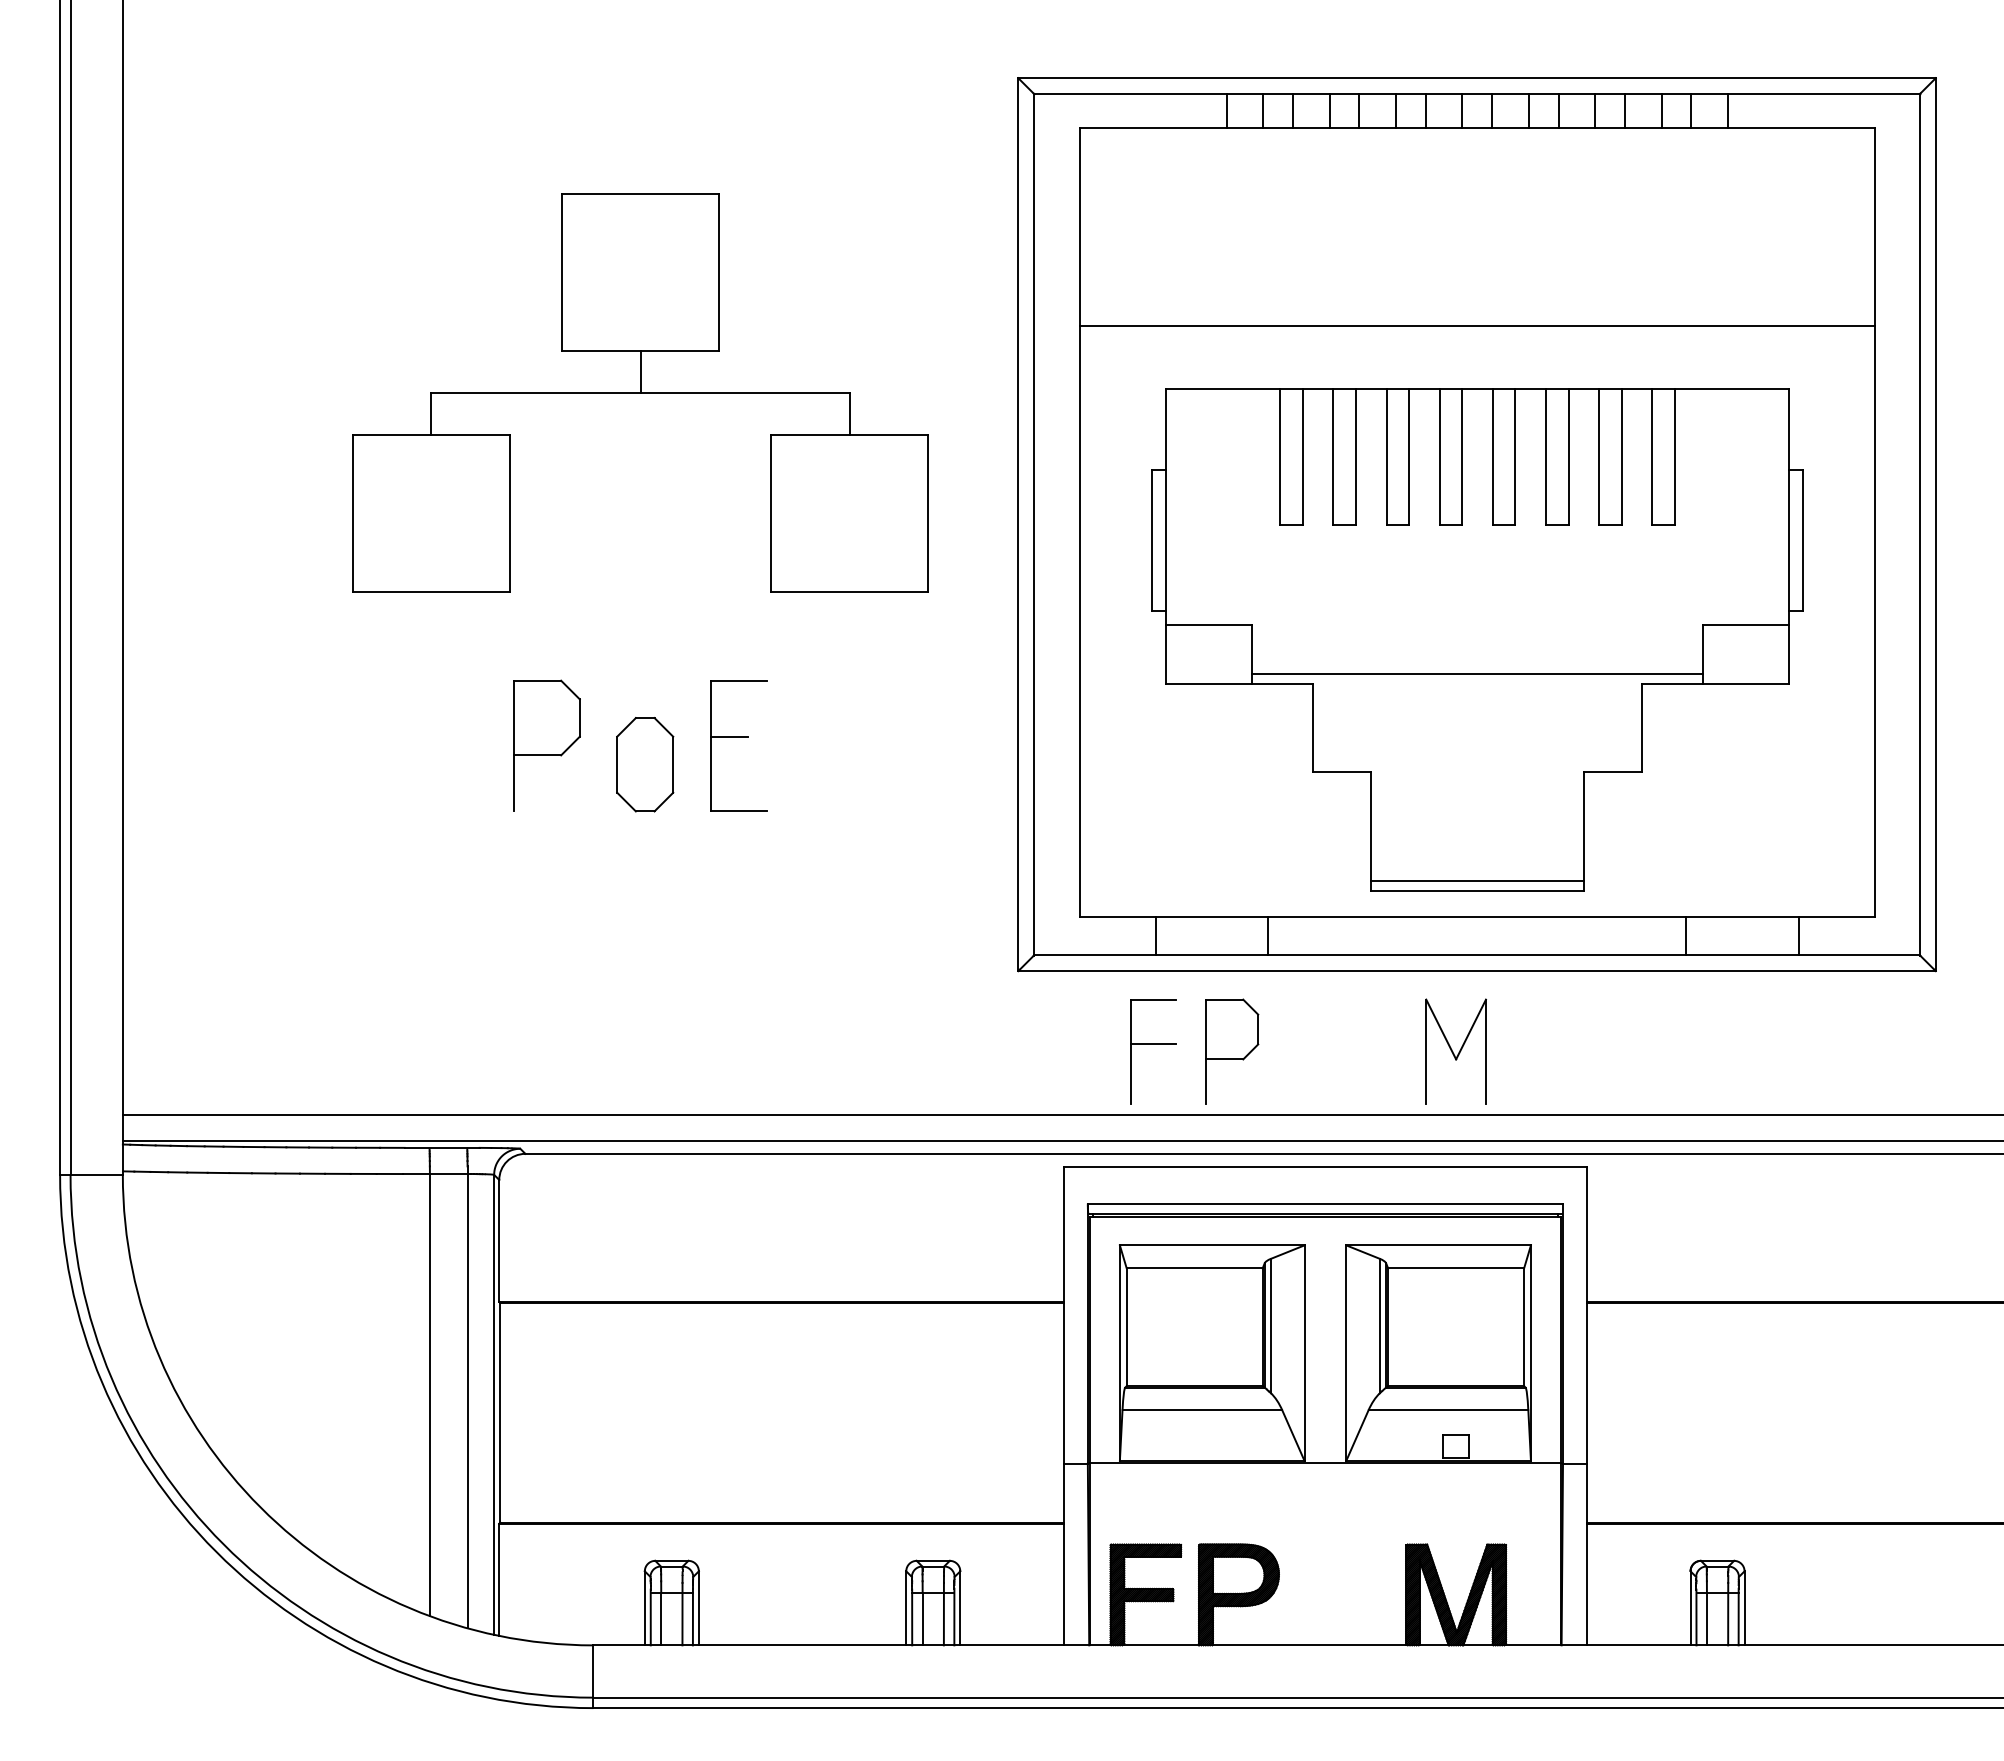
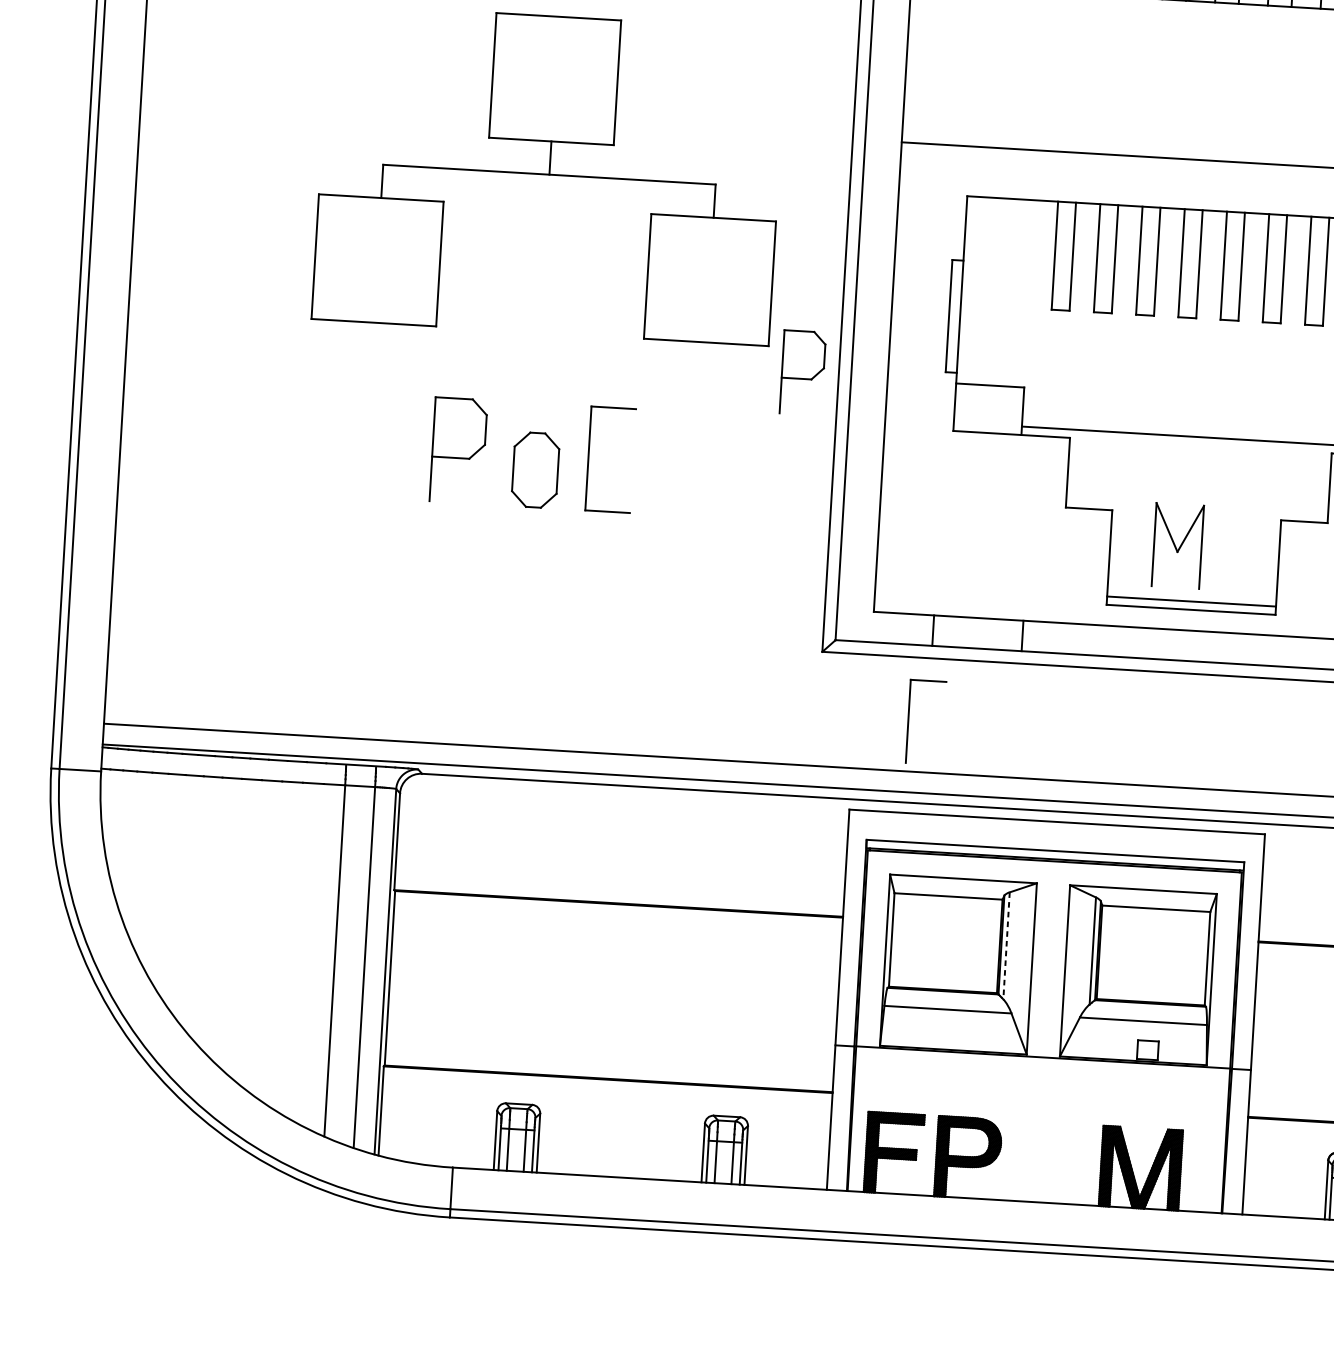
line: (728, 736) -> (603, 451), removed
line: (1153, 1044) -> (926, 716), removed
part: (1232, 1051) -> (803, 372), moved
part: (1455, 1051) -> (1177, 545), moved
line: (1271, 1326) -> (1006, 946), solid -> dashed

